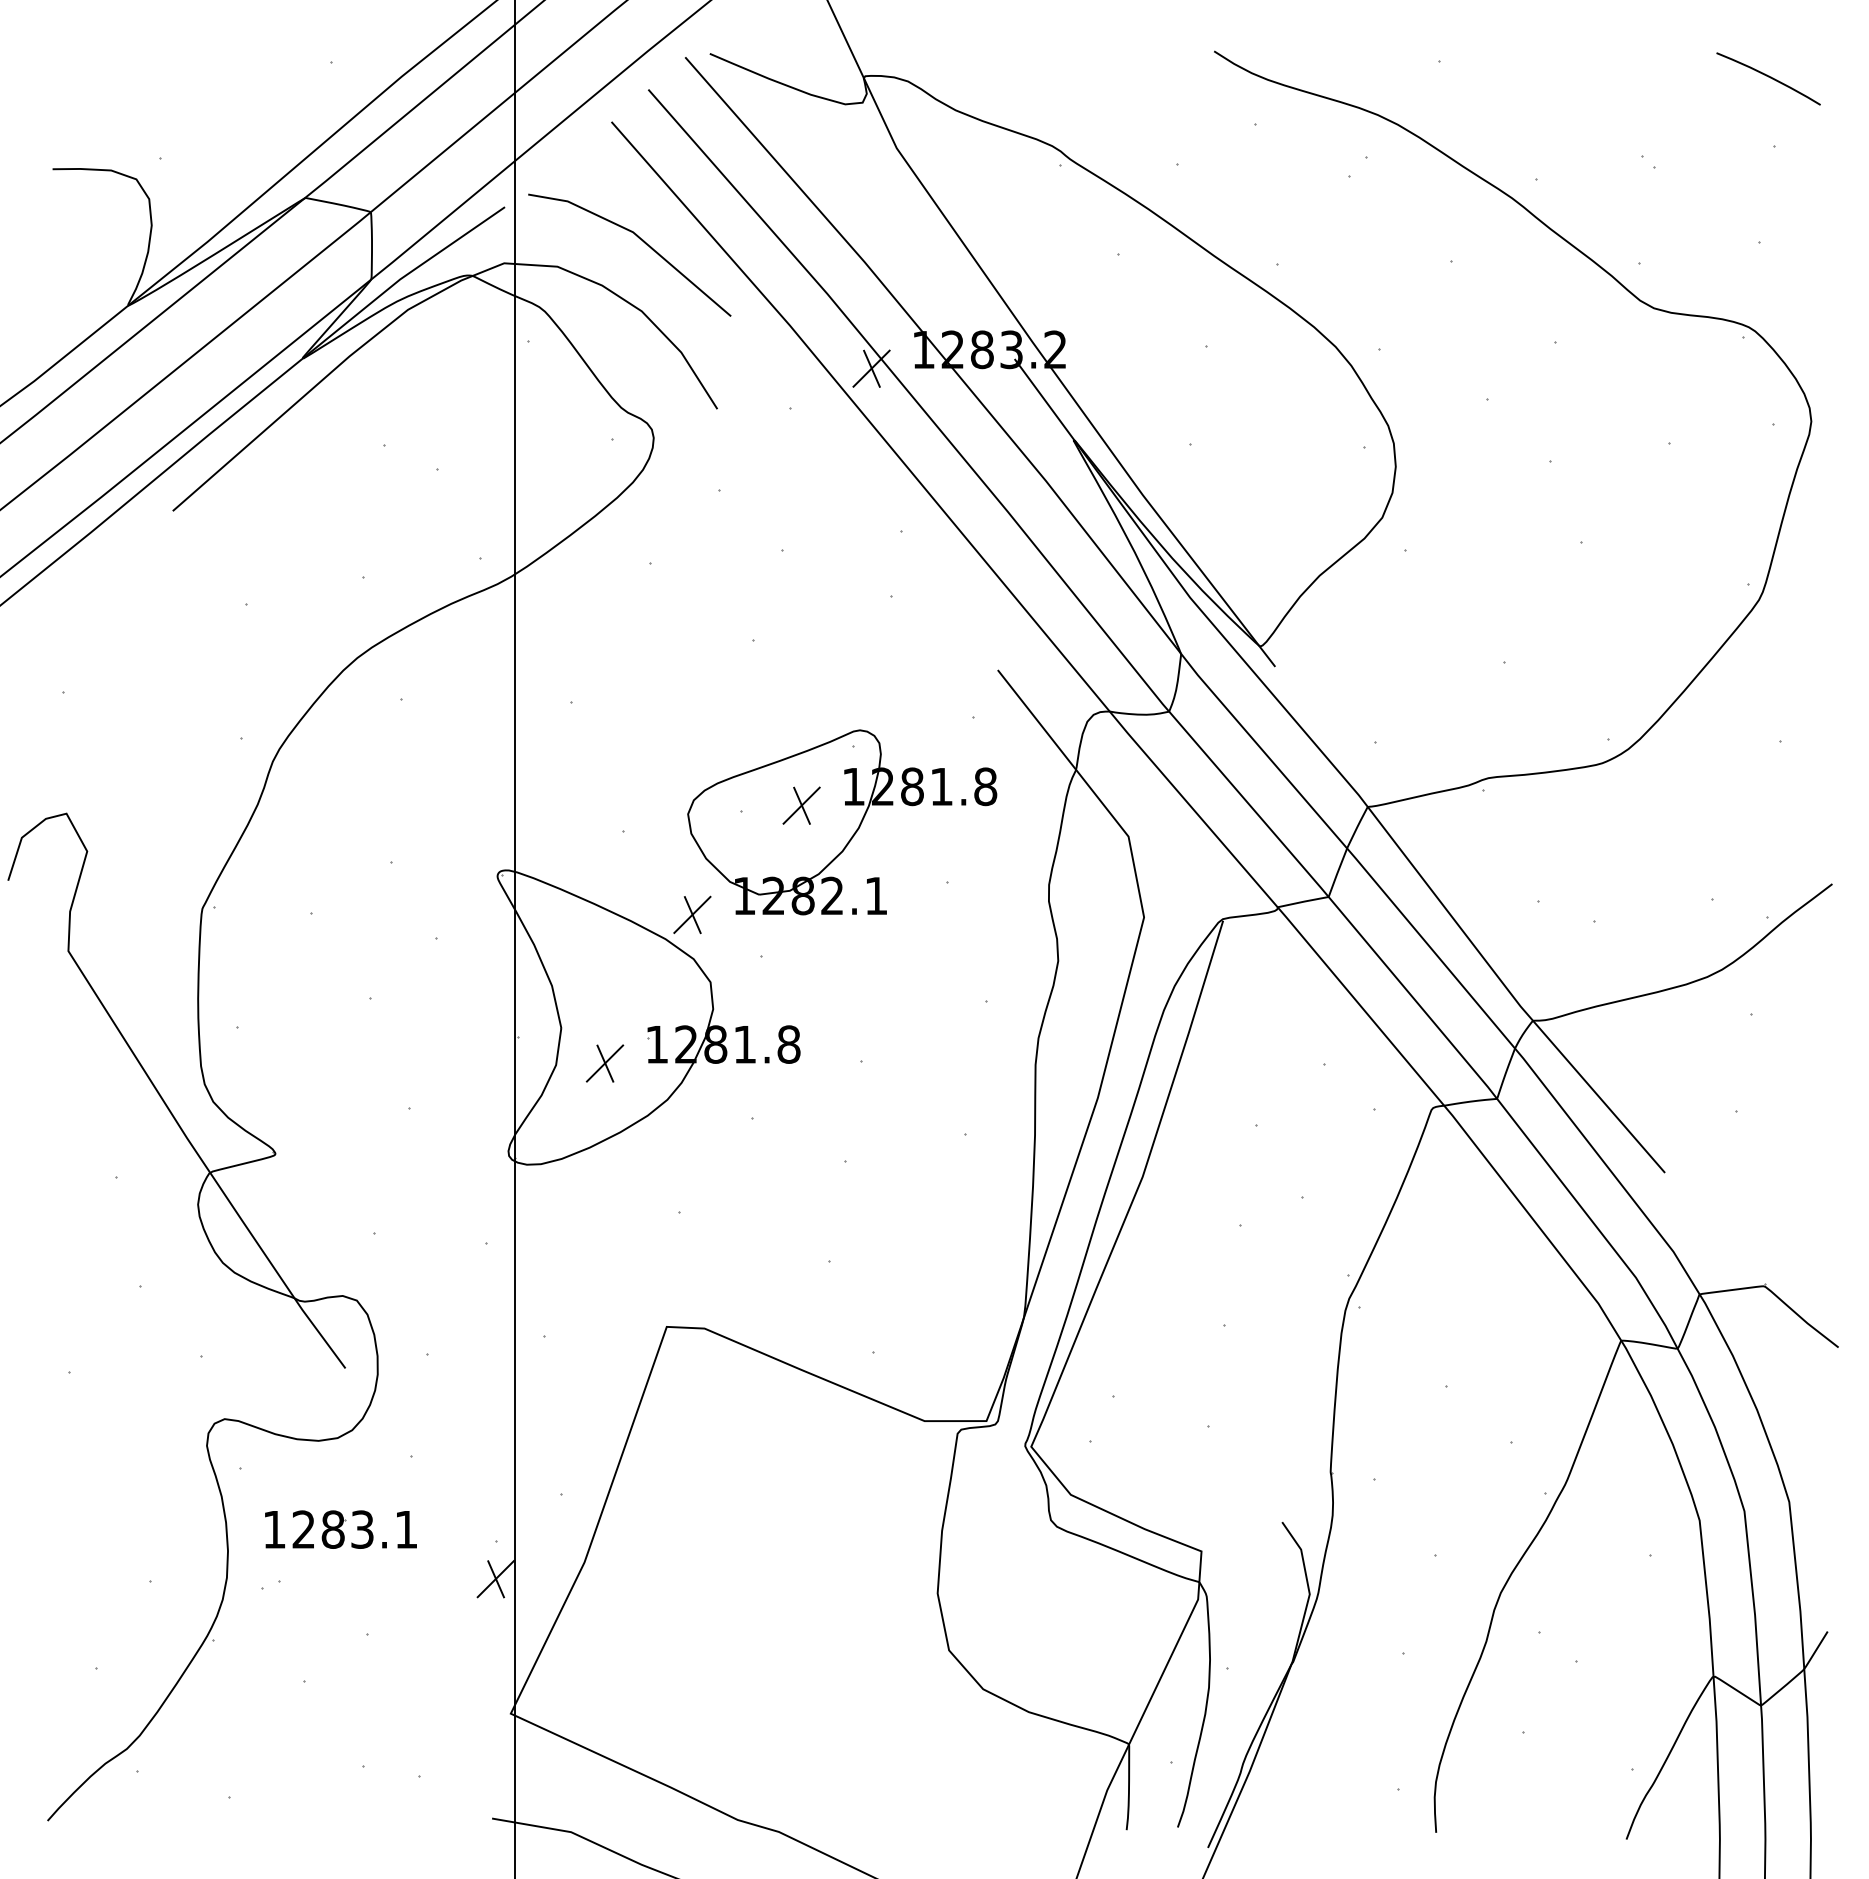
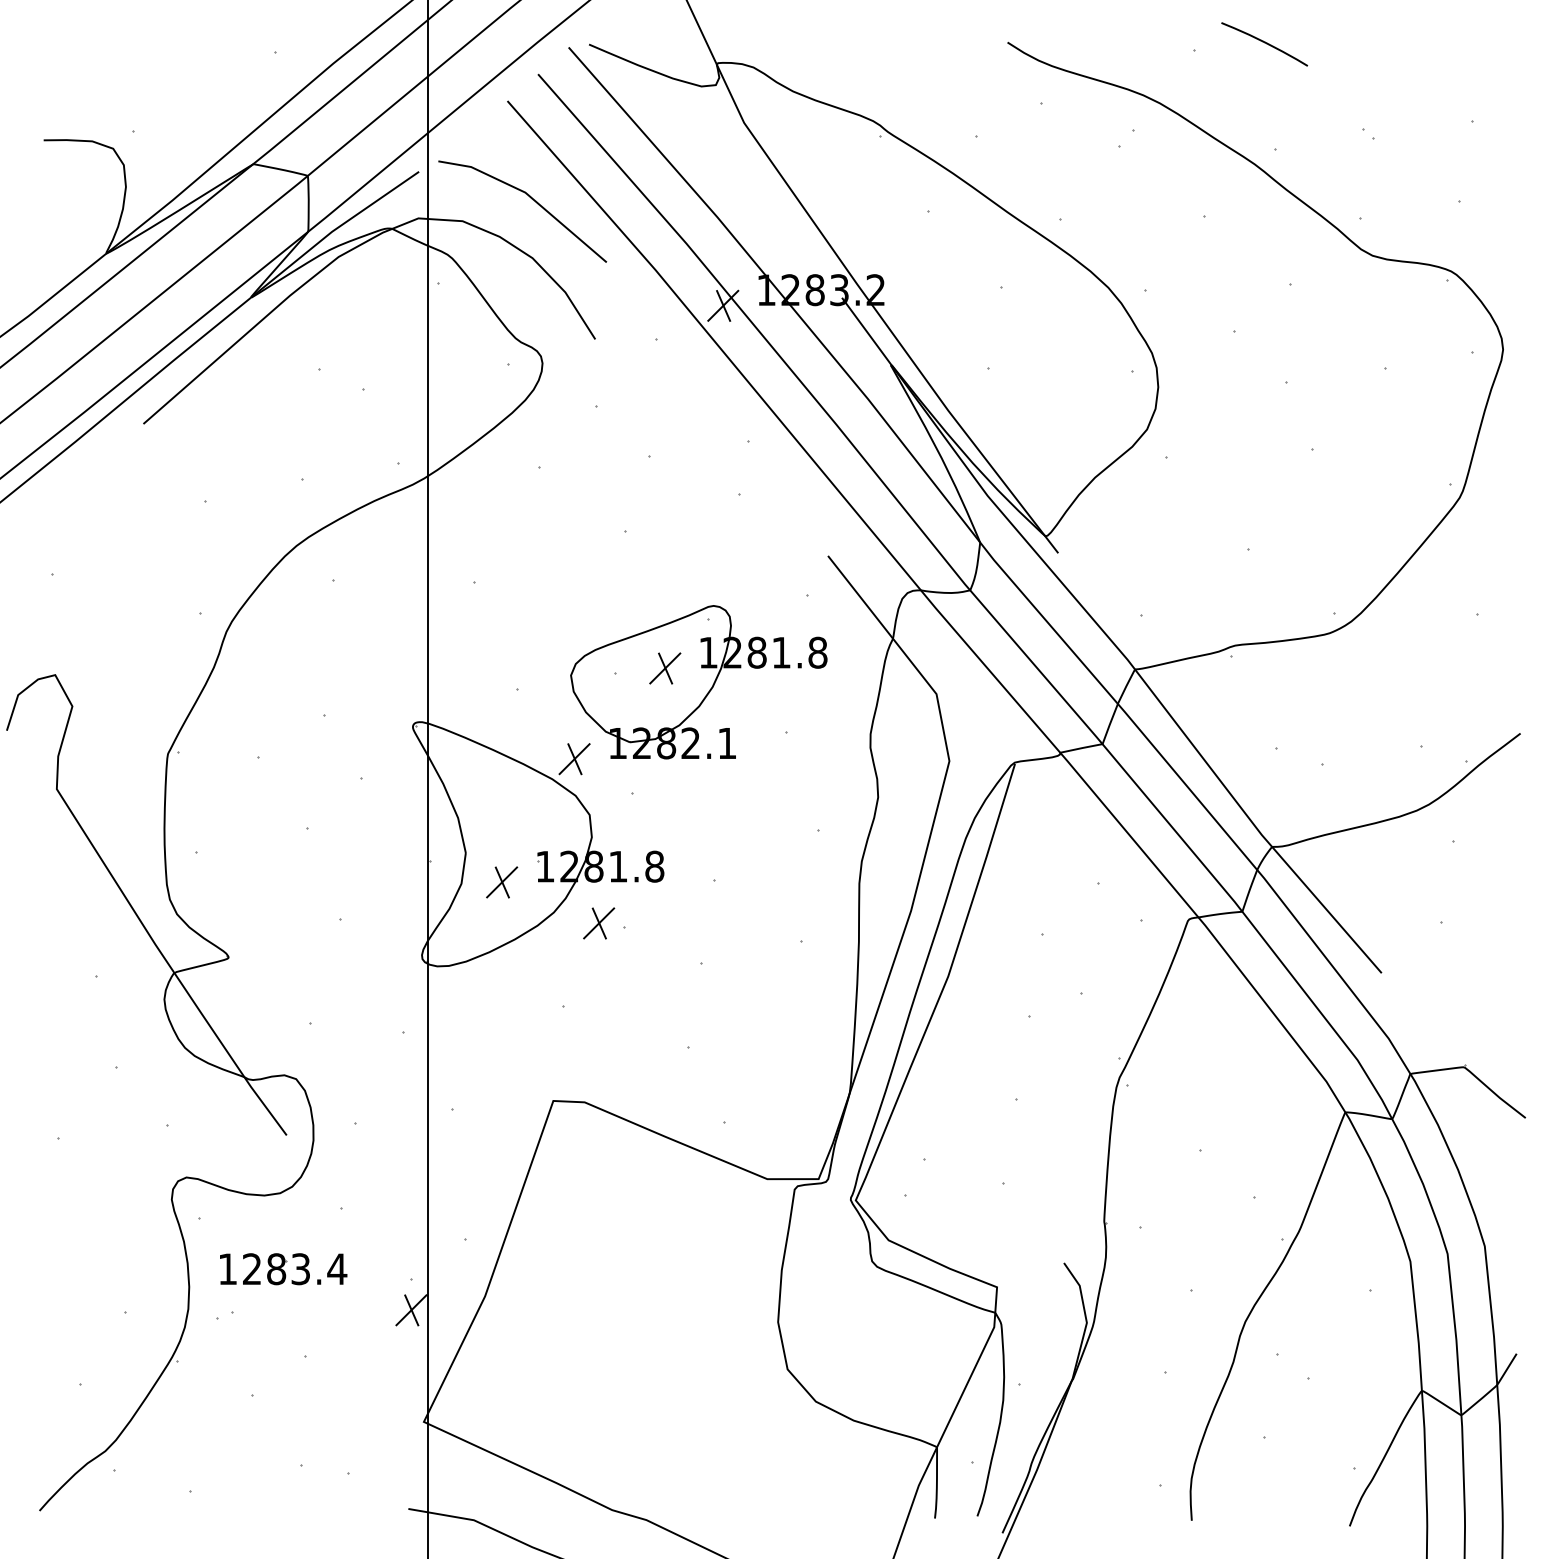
curve: (1768, 77) -> (1264, 43), moved
part: (722, 1113) -> (599, 923), added
text: (406, 1528) -> (337, 1268), 1283.1 -> 1283.4

